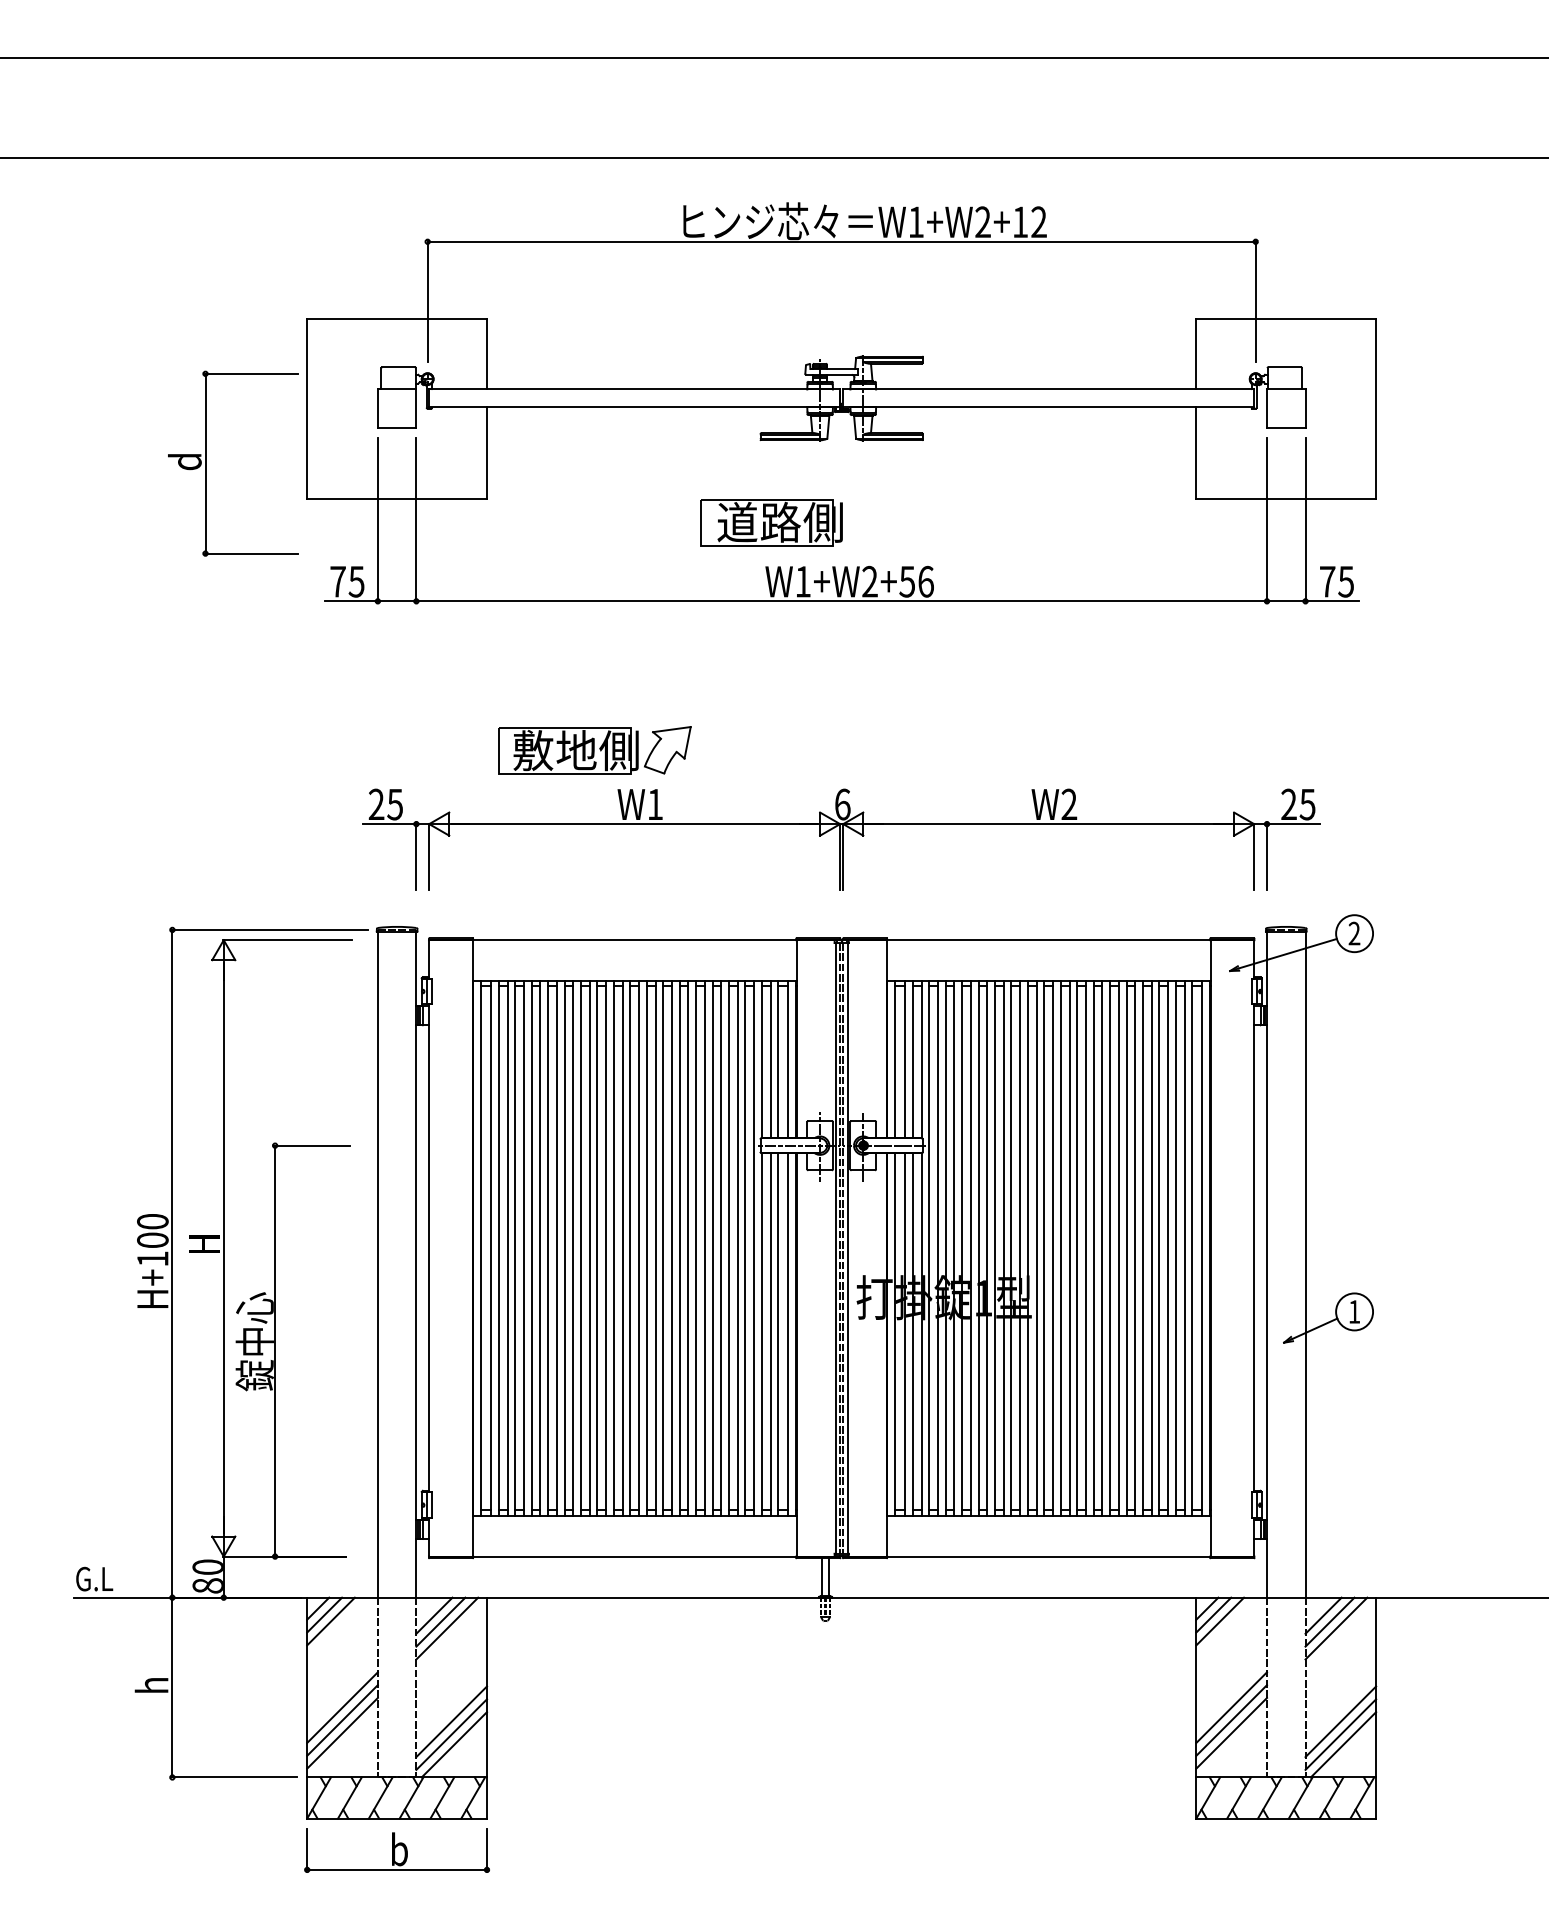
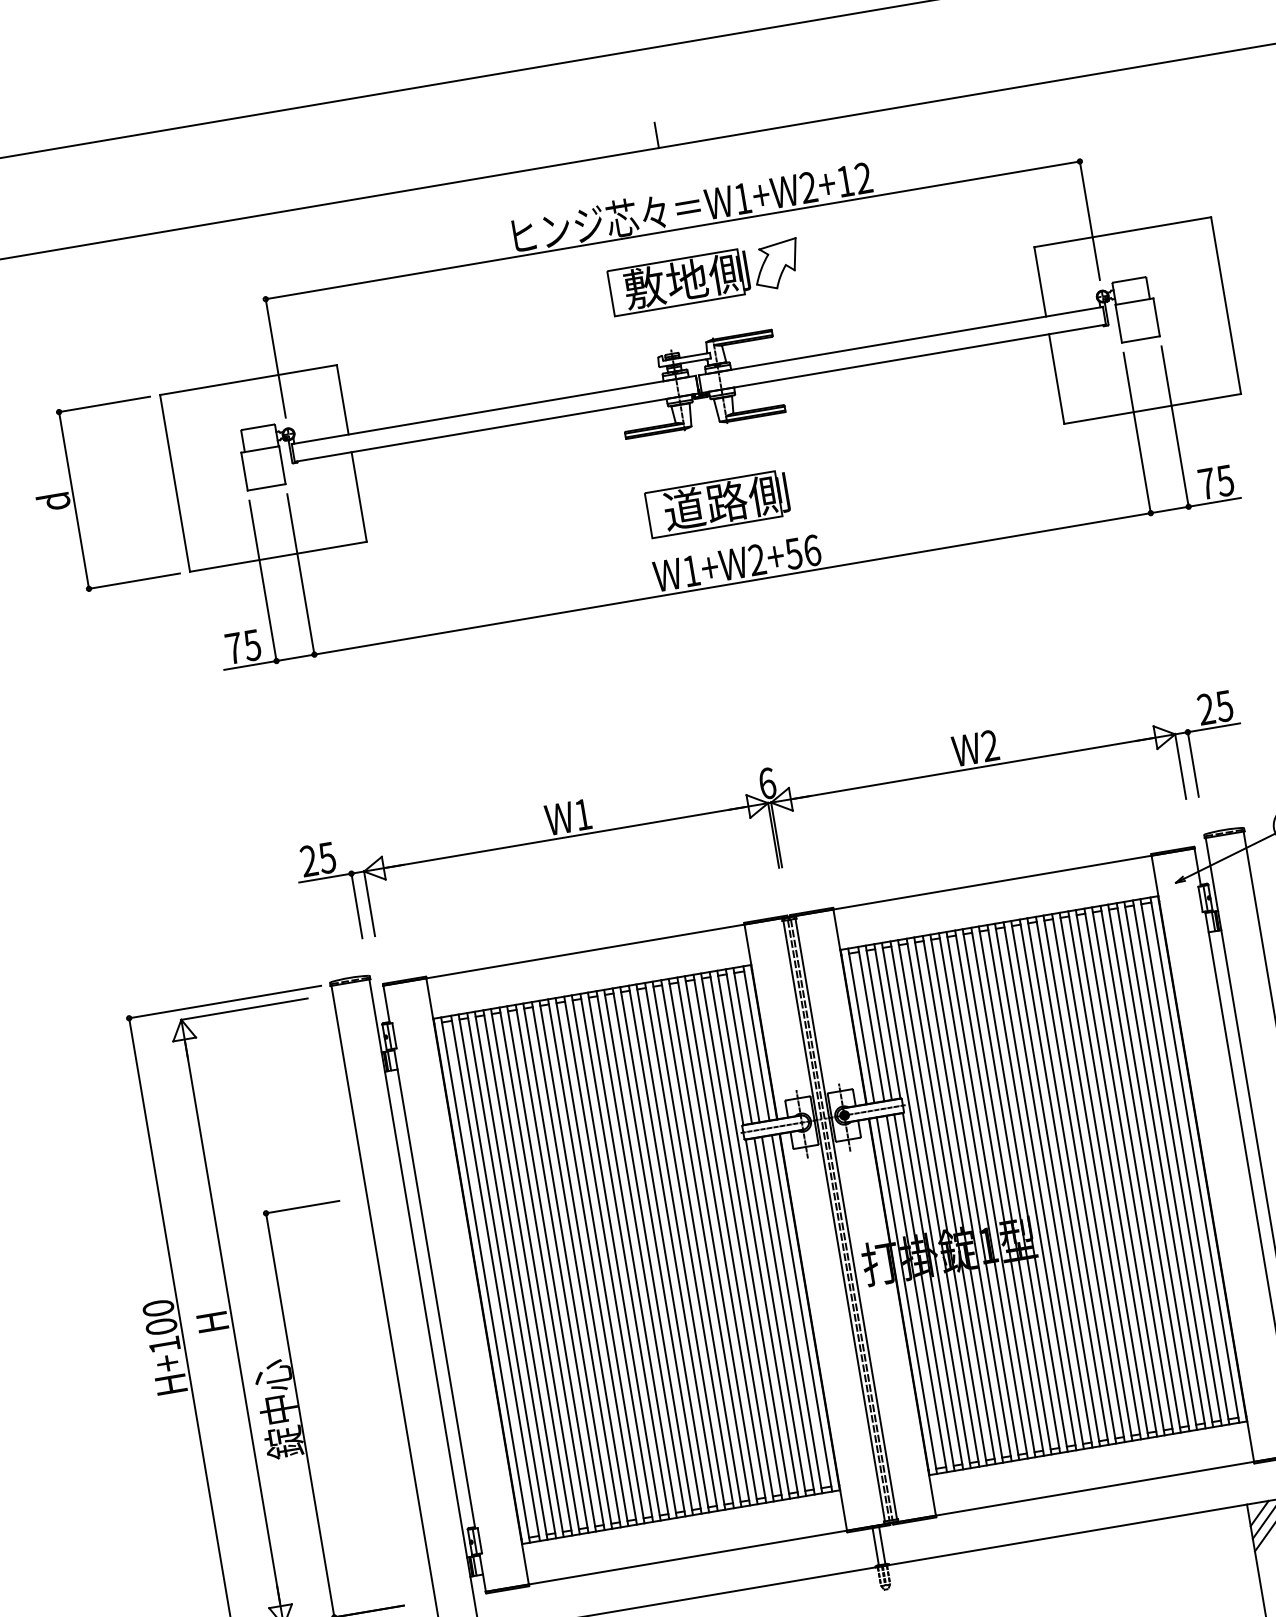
line: (841, 145) -> (656, 135), added
part: (206, 463) -> (75, 500), moved
part: (771, 522) -> (717, 503), moved
part: (594, 750) -> (704, 277), moved

